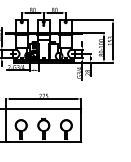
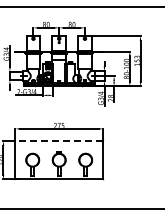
line: (44, 108) -> (59, 140), solid -> dashed

